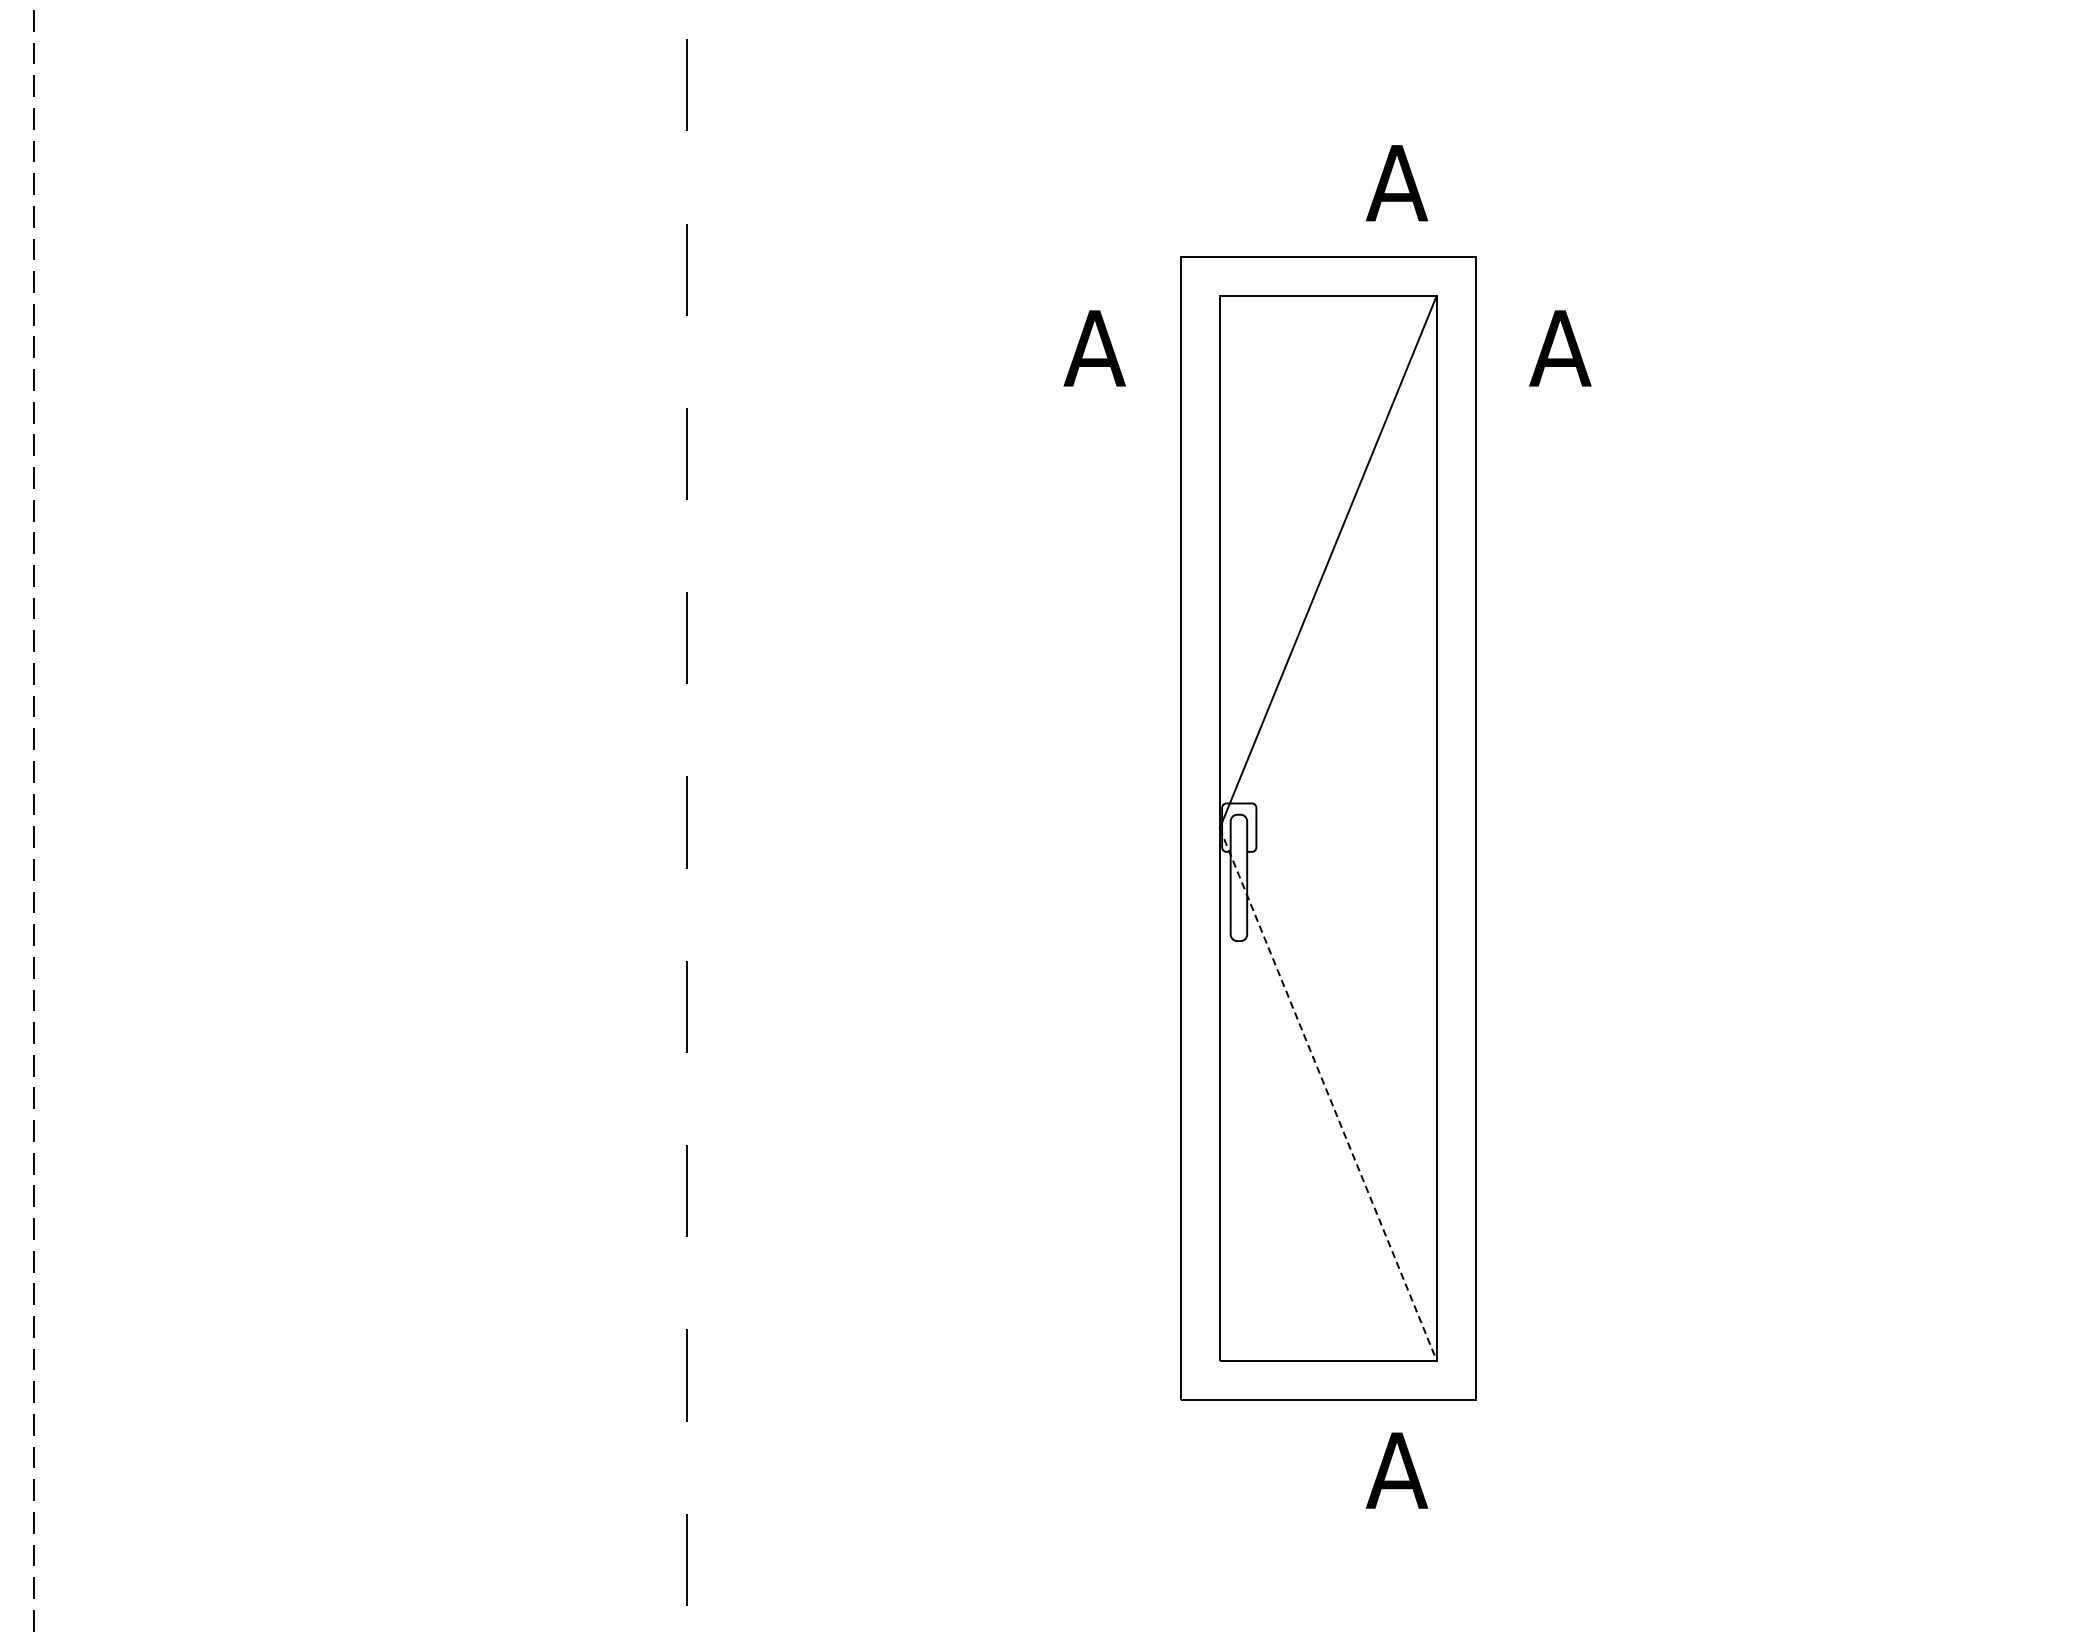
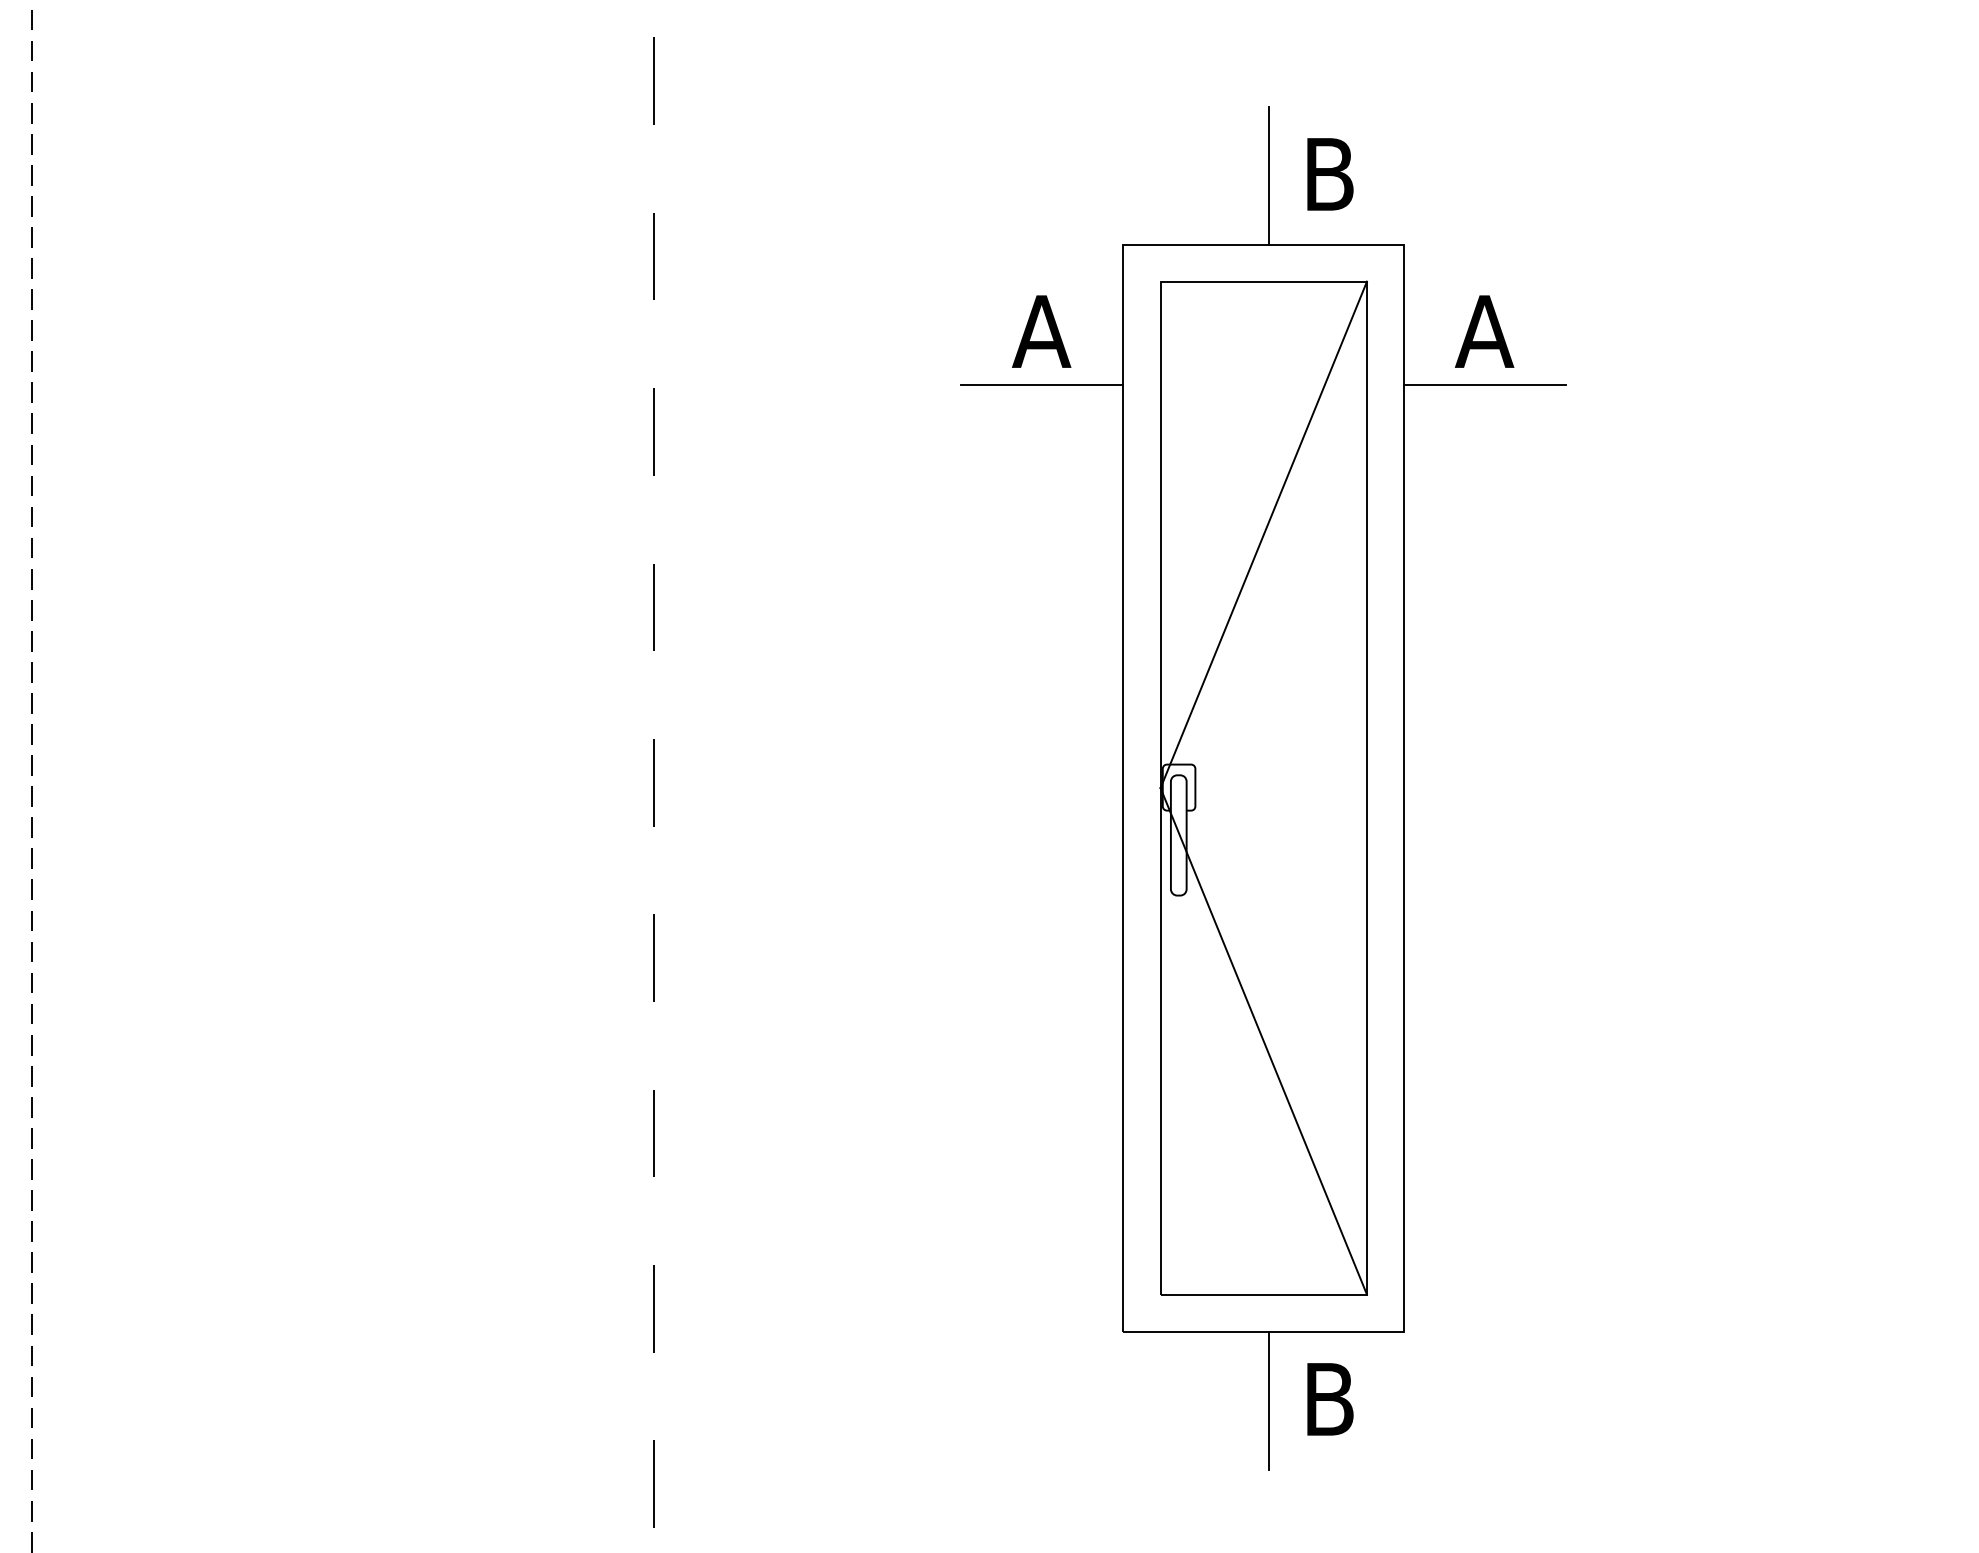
text: (1396, 183) -> (1328, 174), A -> B
line: (1334, 184) -> (1269, 175), added
line: (1095, 405) -> (1042, 385), added
line: (1561, 405) -> (1485, 385), added
line: (1327, 1094) -> (1263, 1041), dashed -> solid
text: (1396, 1470) -> (1328, 1399), A -> B
line: (1334, 1471) -> (1269, 1400), added

